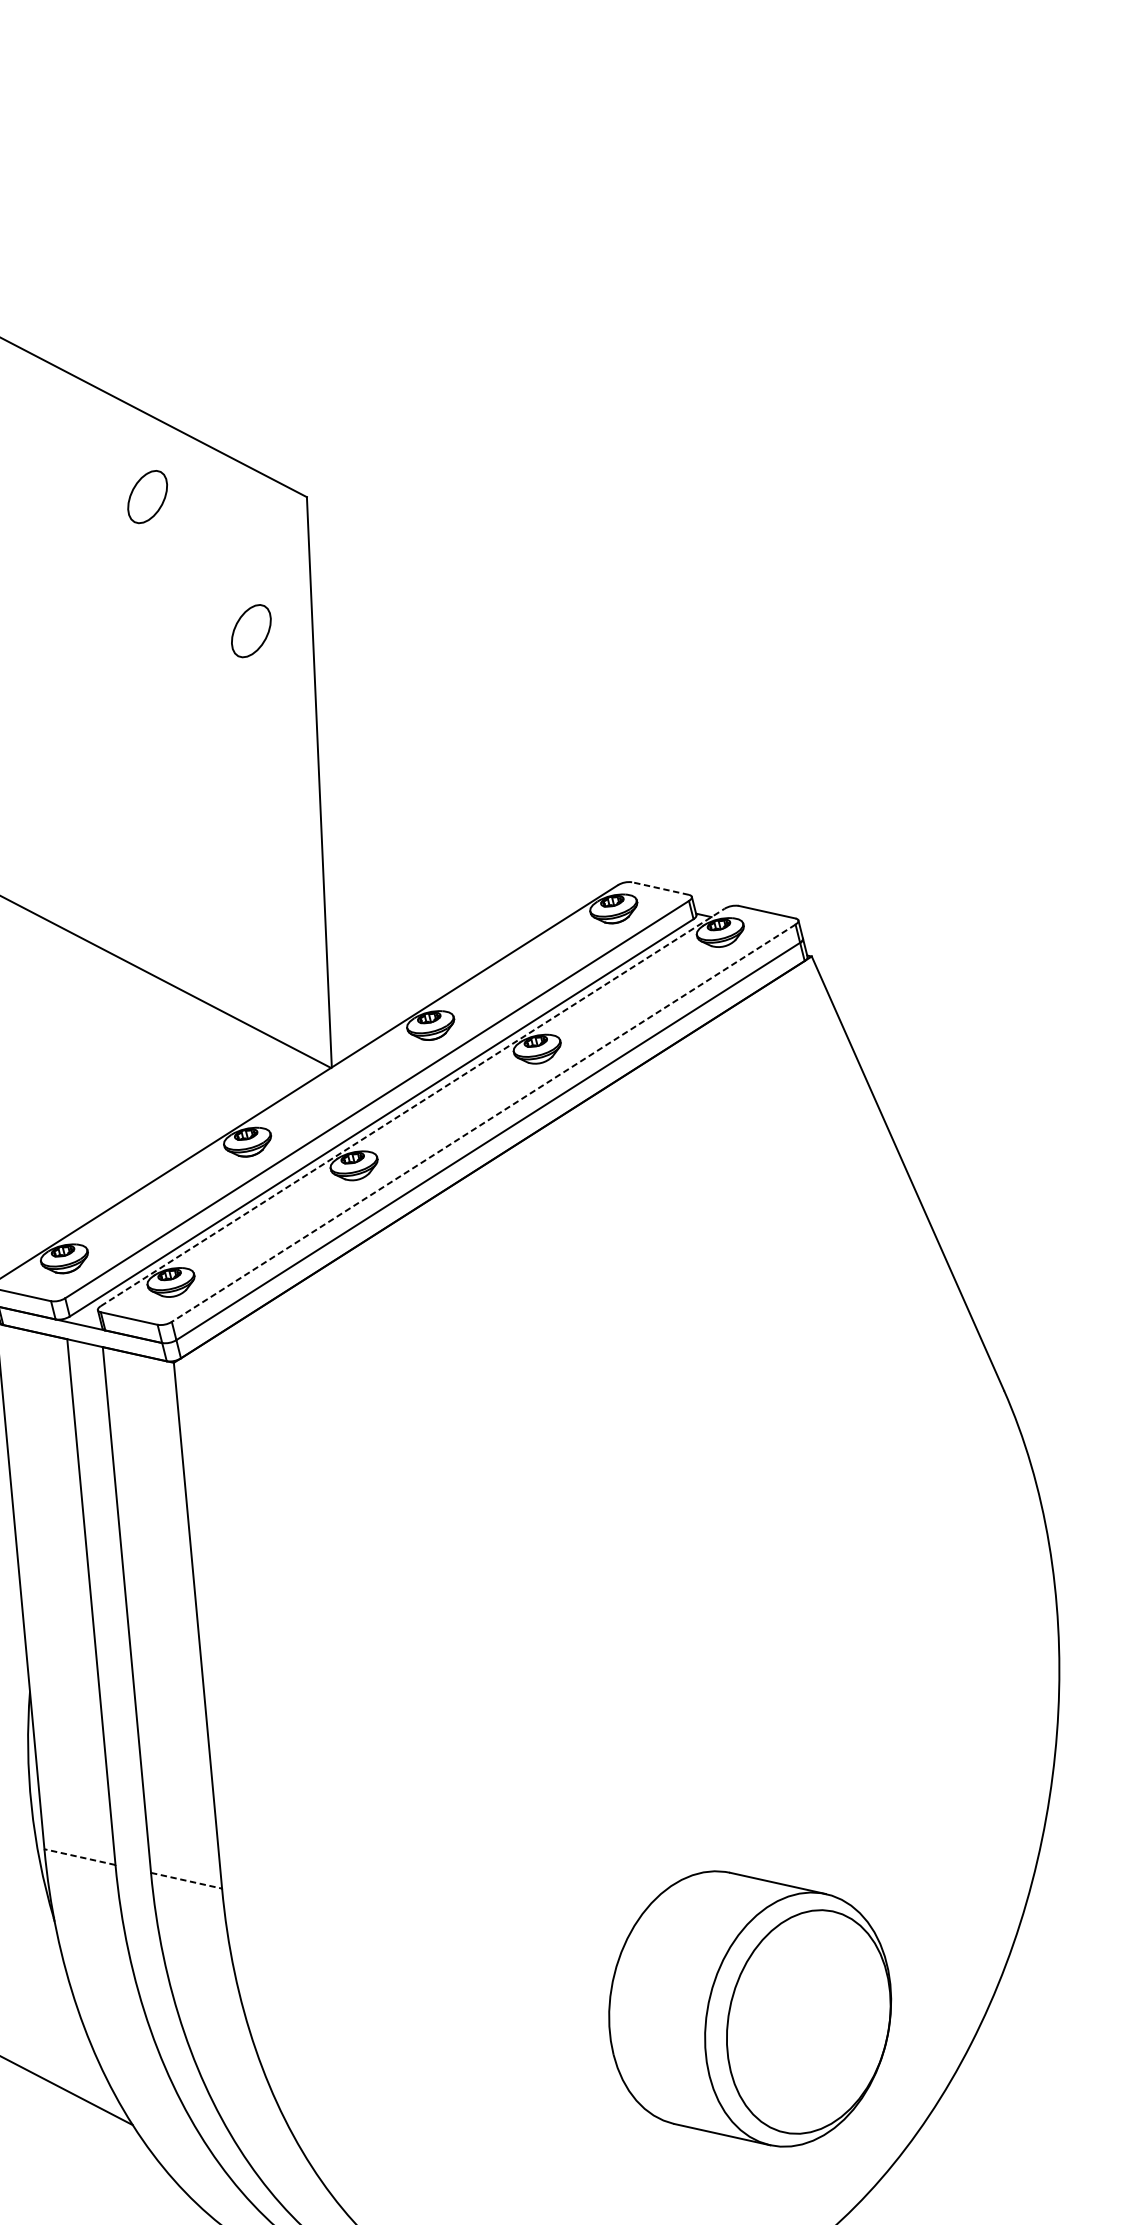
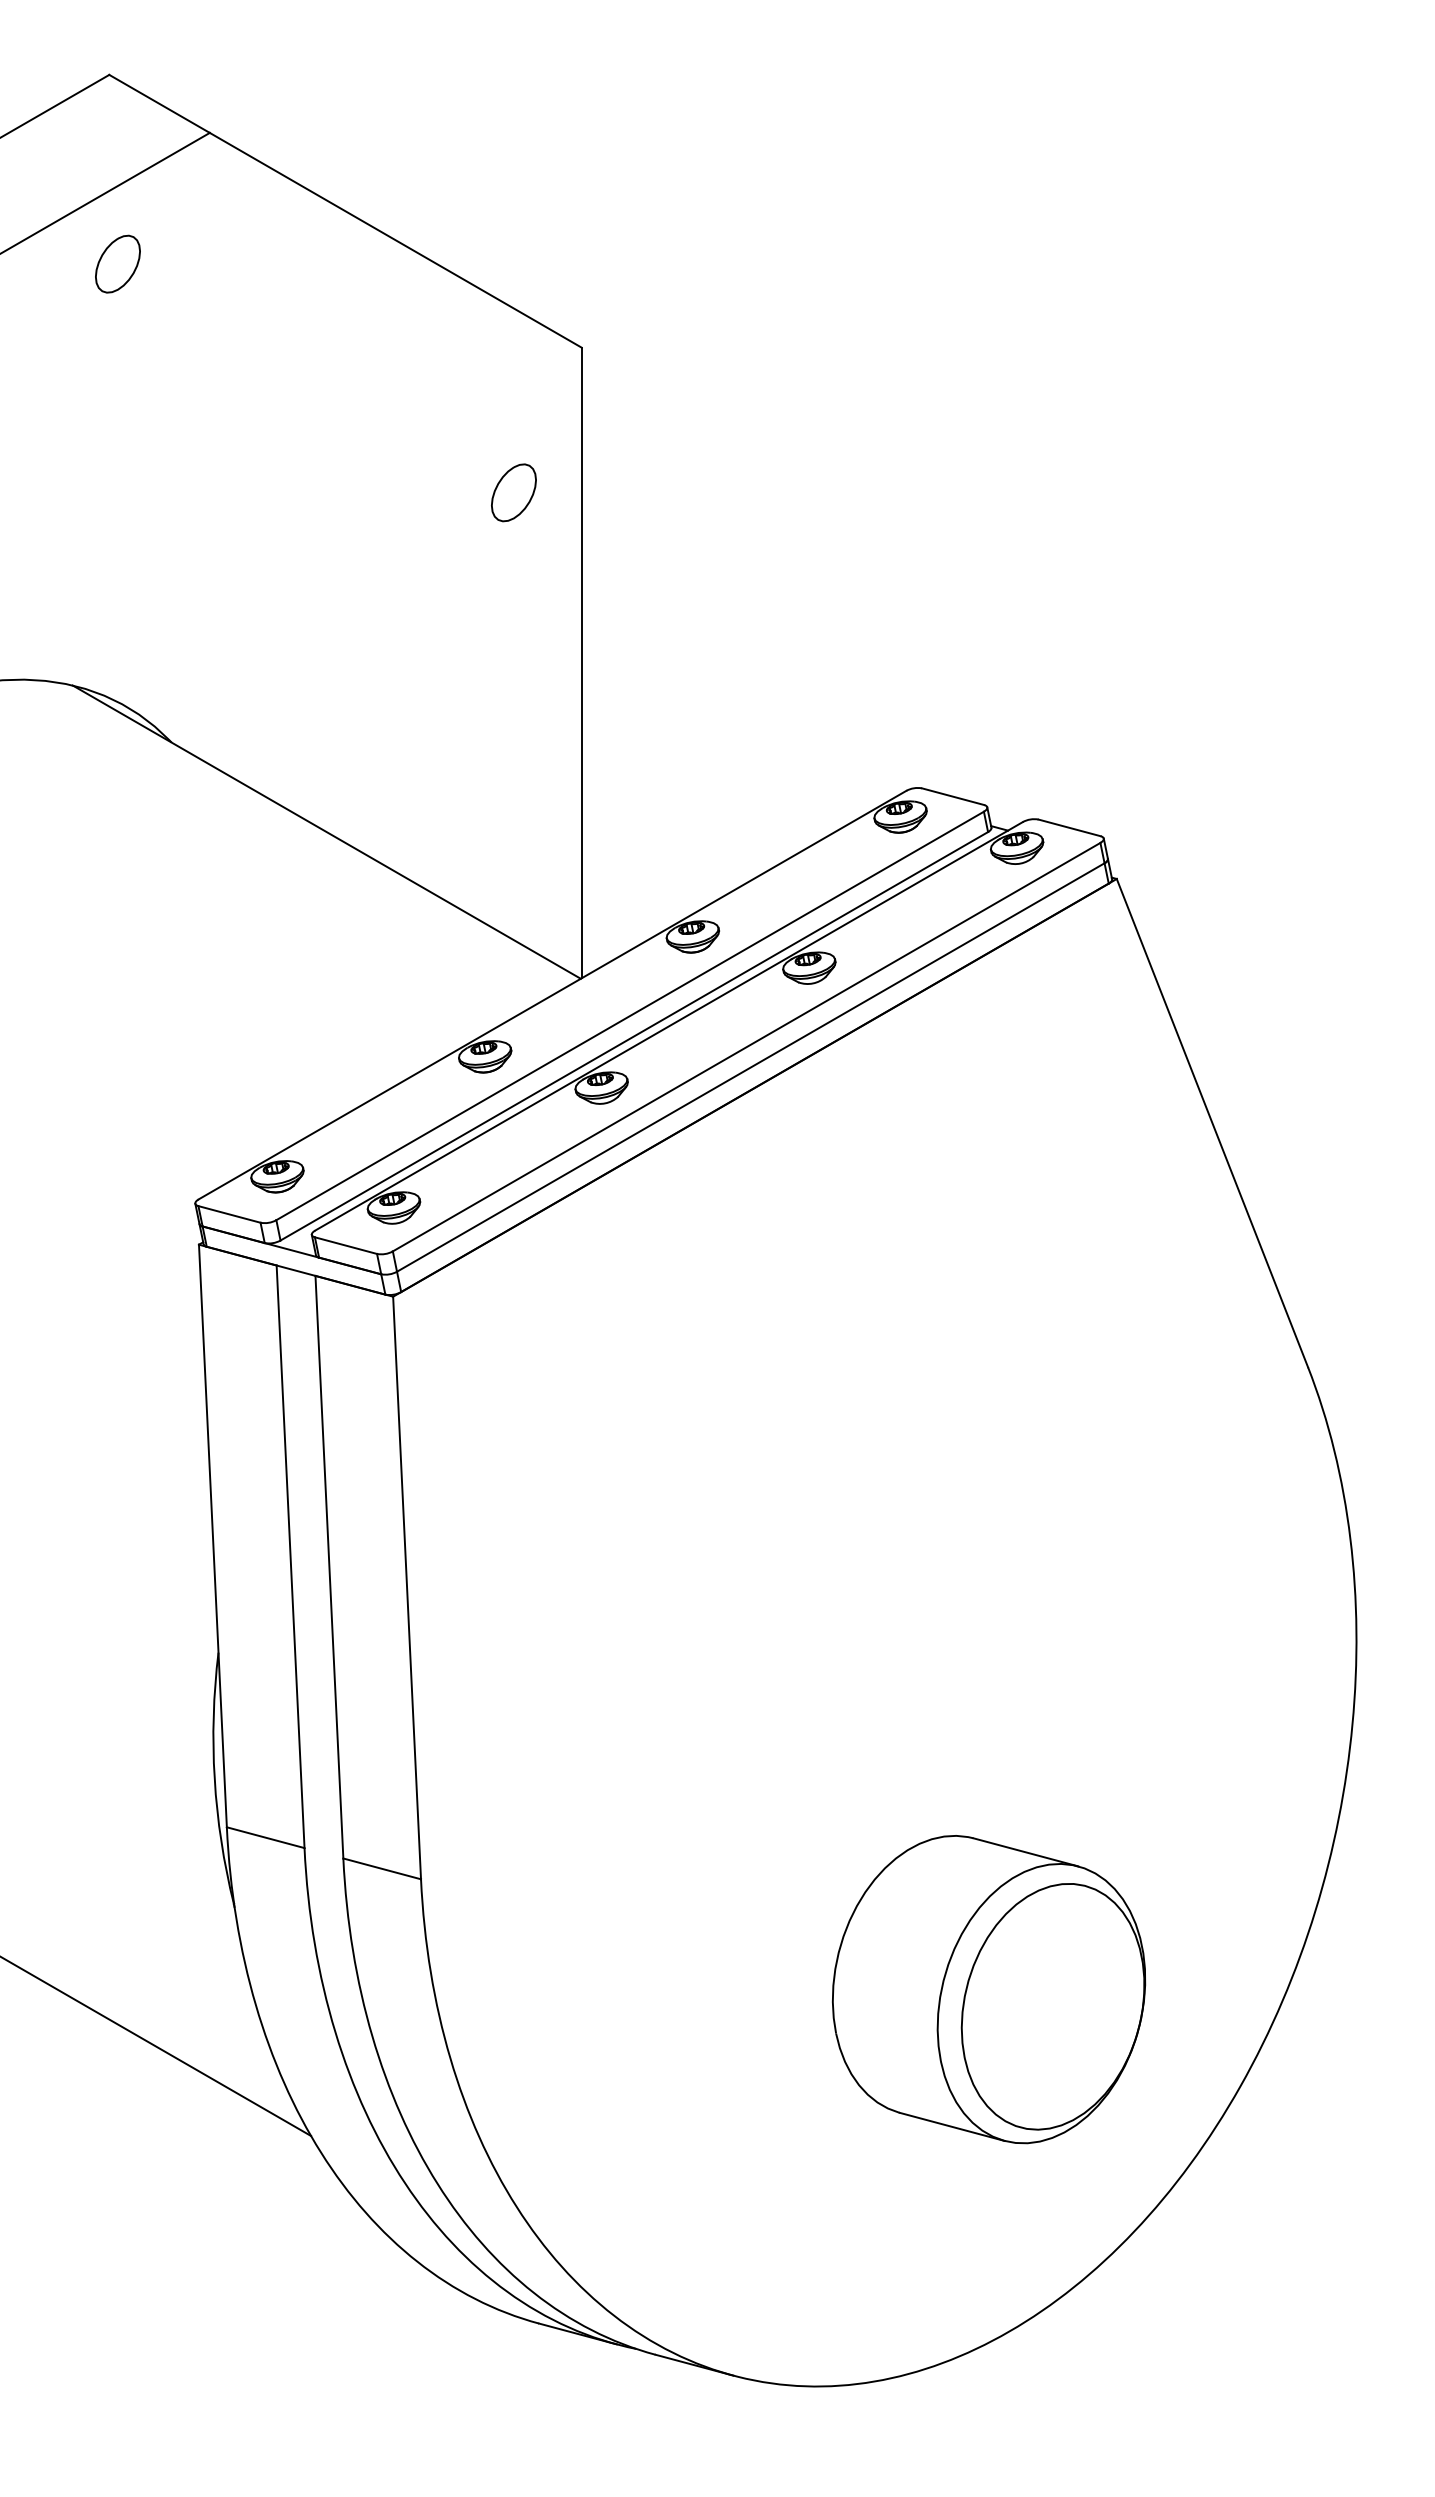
part: (147, 496) -> (405, 339), removed
line: (659, 888) -> (952, 796), dashed -> solid
line: (413, 1107) -> (669, 1026), dashed -> solid
line: (483, 1123) -> (746, 1047), dashed -> solid
line: (79, 1856) -> (265, 1837), dashed -> solid
line: (186, 1881) -> (382, 1869), dashed -> solid
part: (750, 2008) -> (989, 1989), moved

